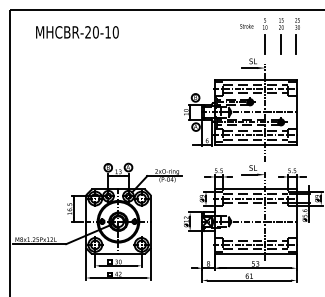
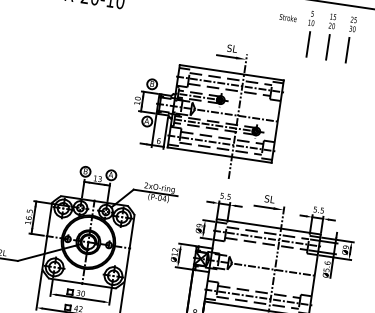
part: (240, 109) -> (207, 107), moved

